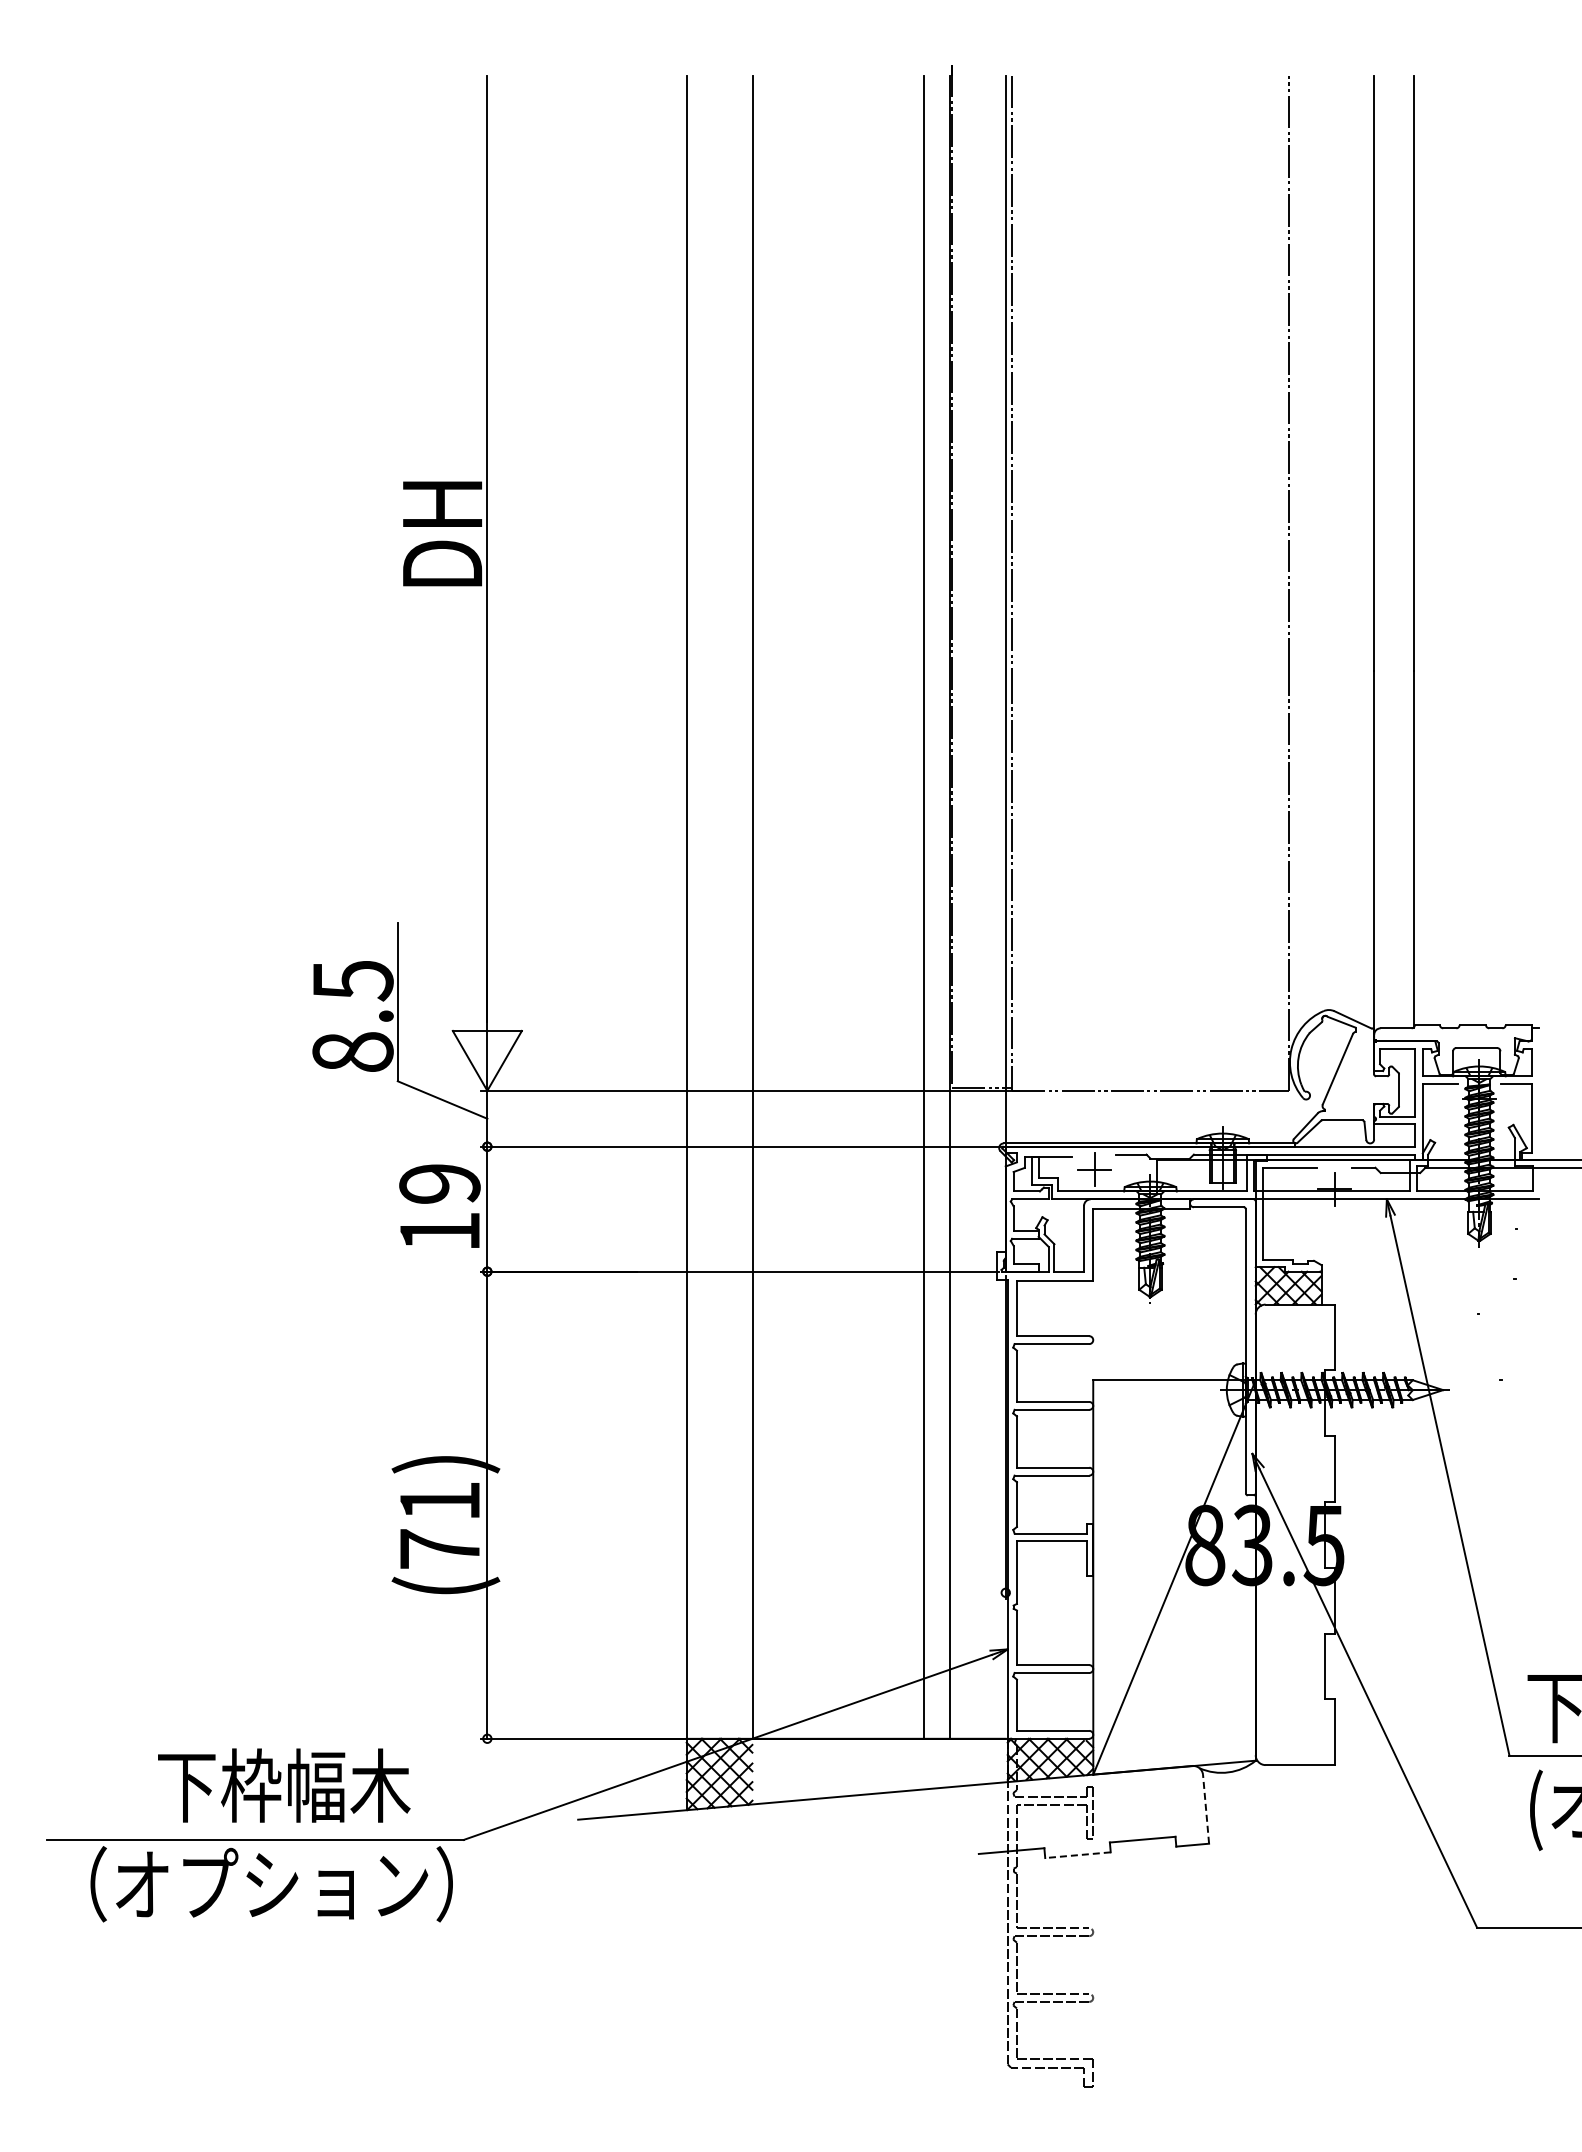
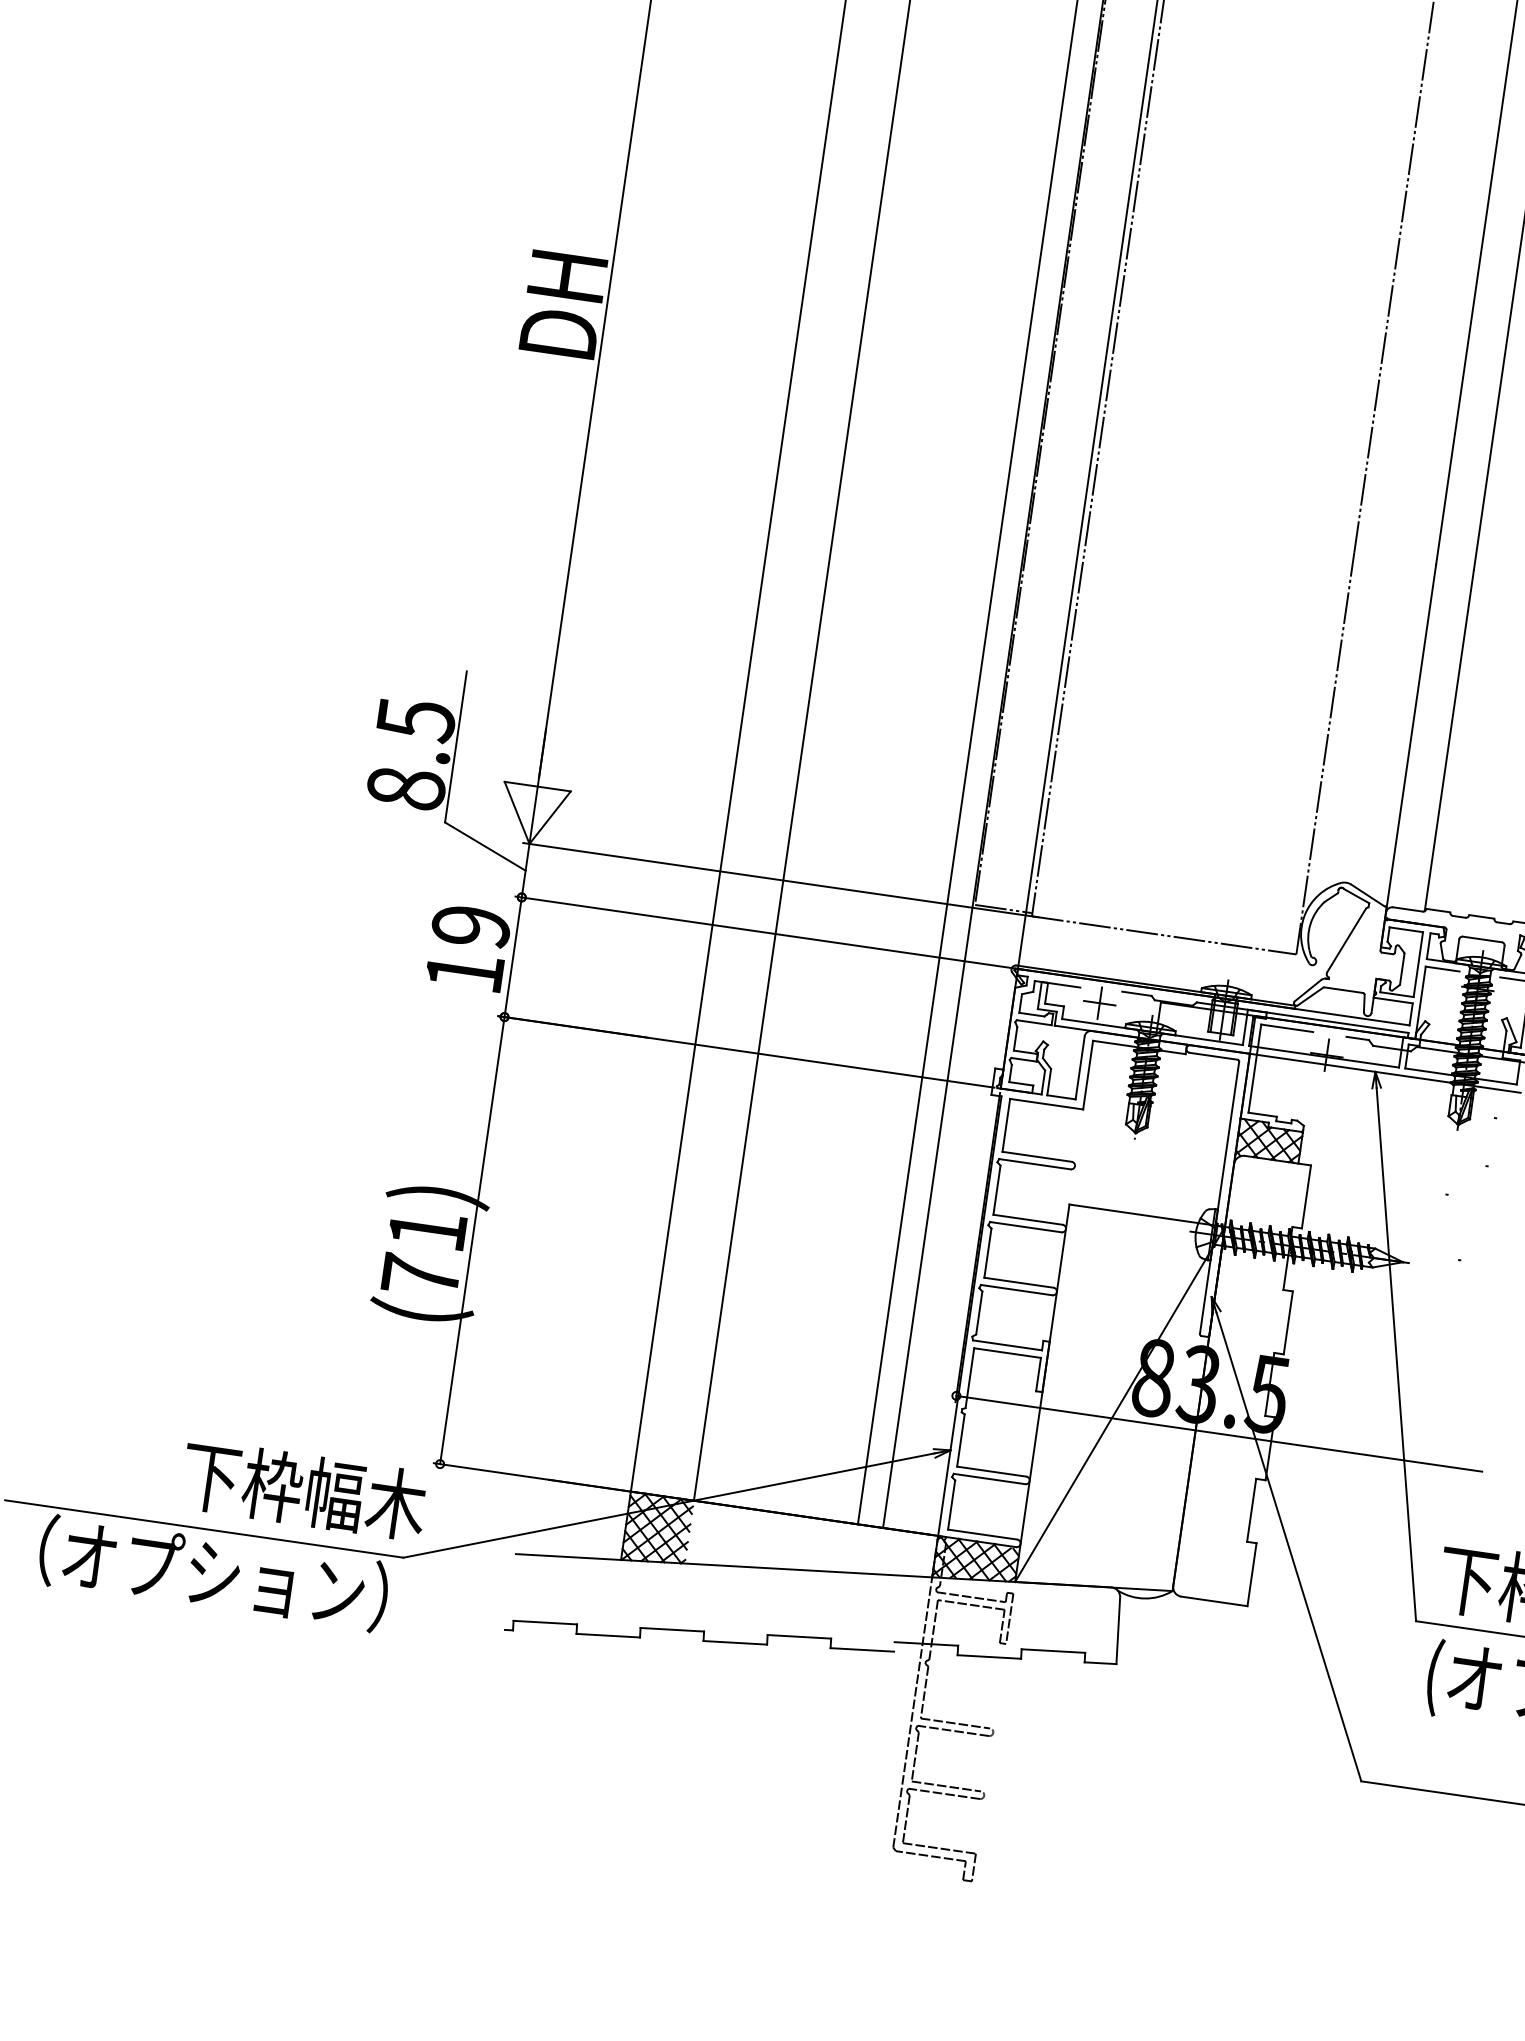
line: (1280, 1592) -> (1219, 1433), added
text: (284, 1785) -> (304, 1490), moved
line: (1206, 1809) -> (1118, 1630), dashed -> solid
line: (1077, 1855) -> (988, 1657), dashed -> solid
part: (778, 1878) -> (699, 1638), added

